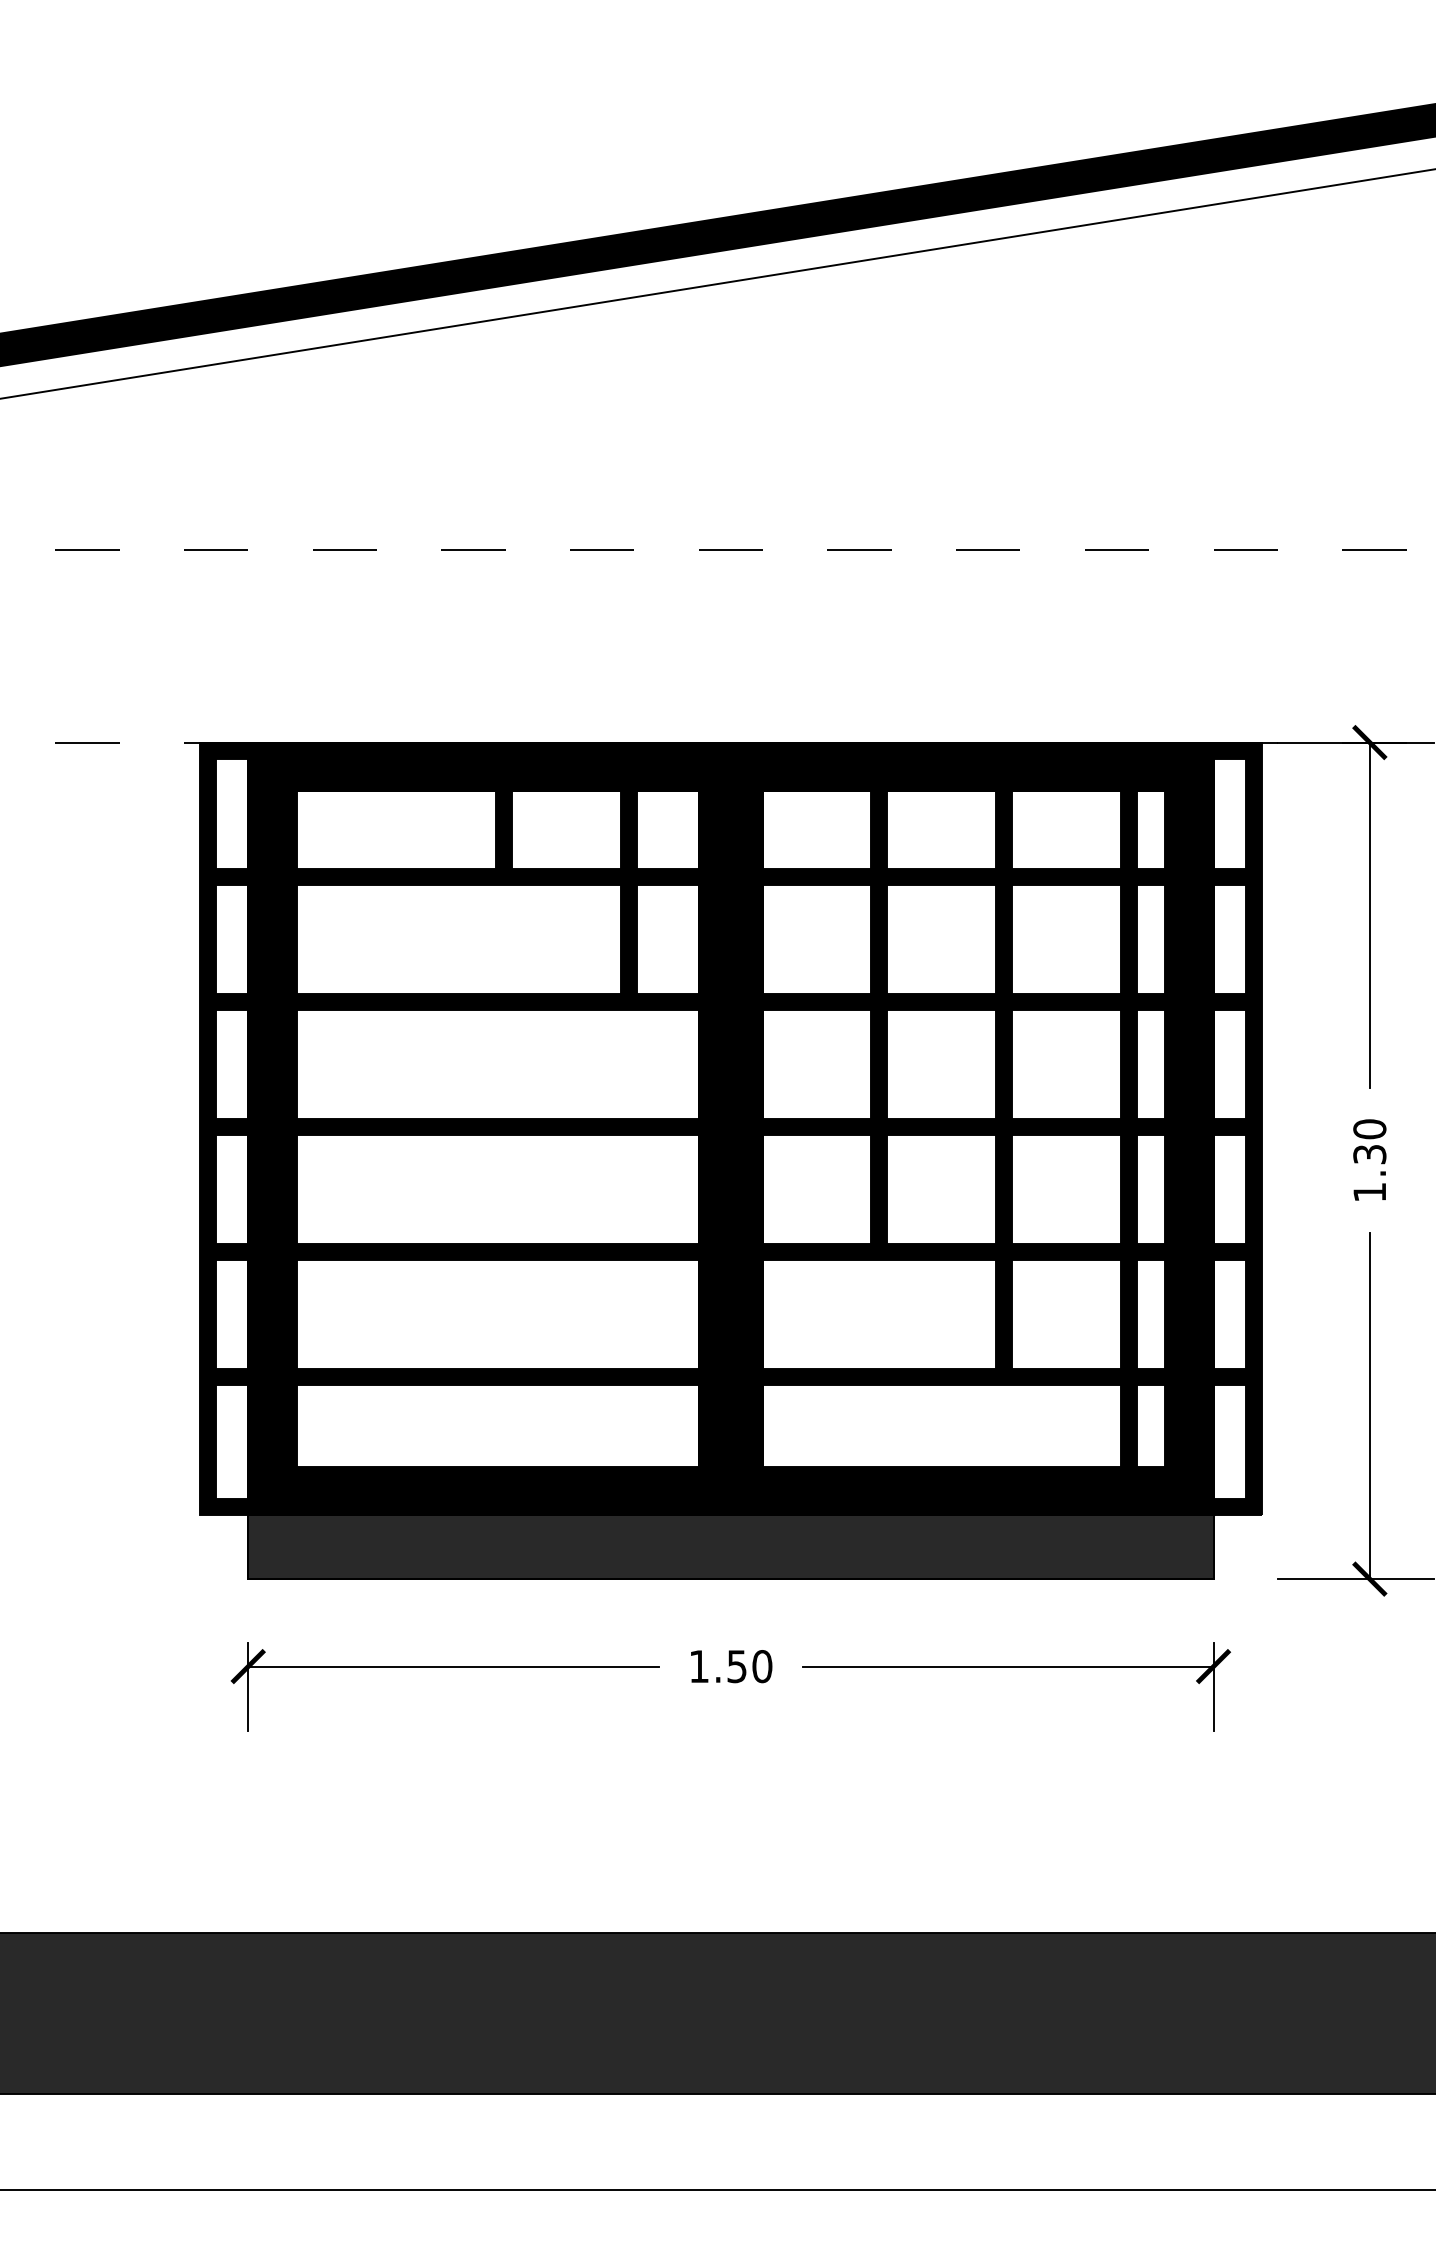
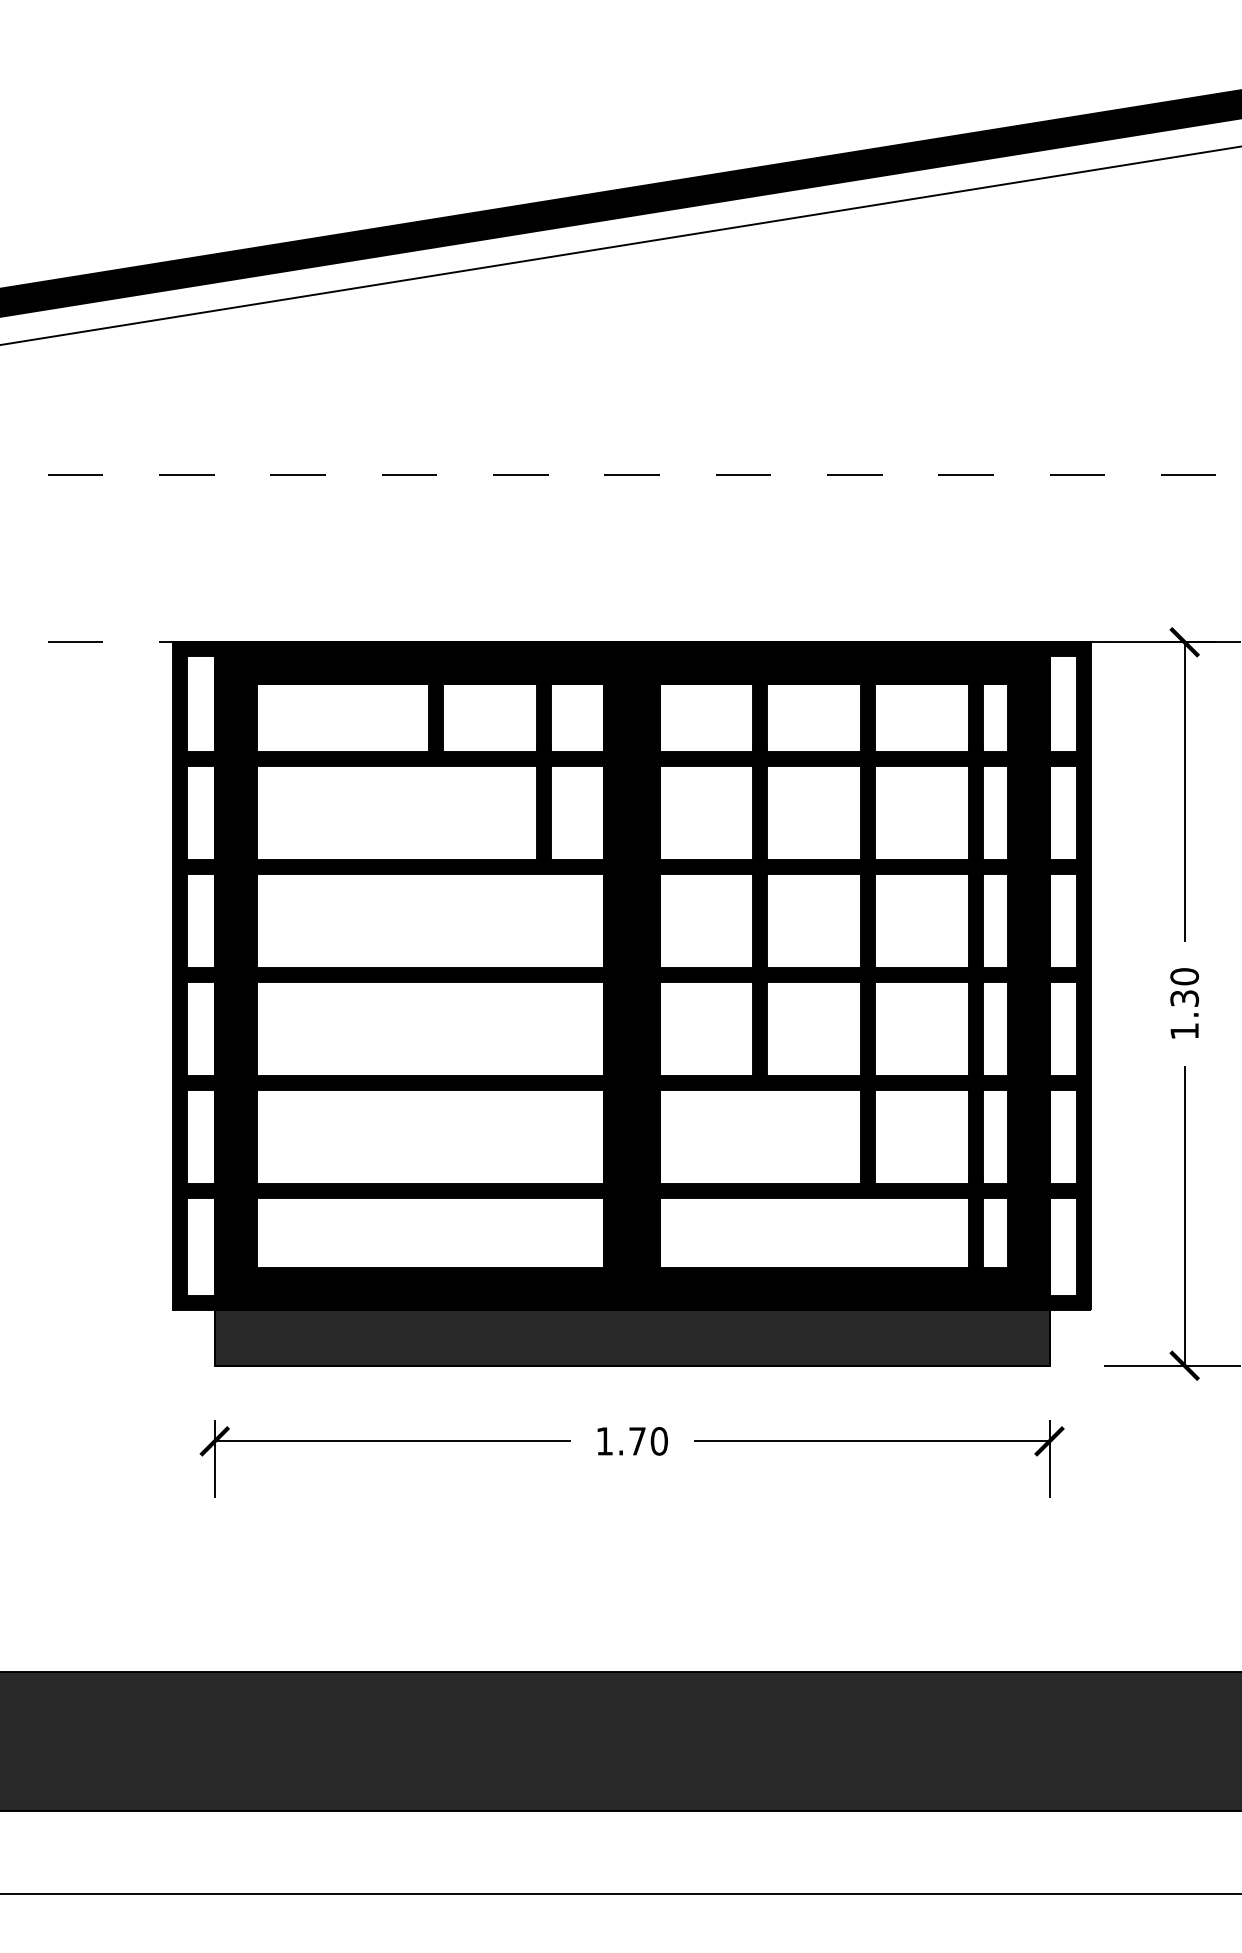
text: (737, 1666) -> (637, 1441), 1.50 -> 1.70

